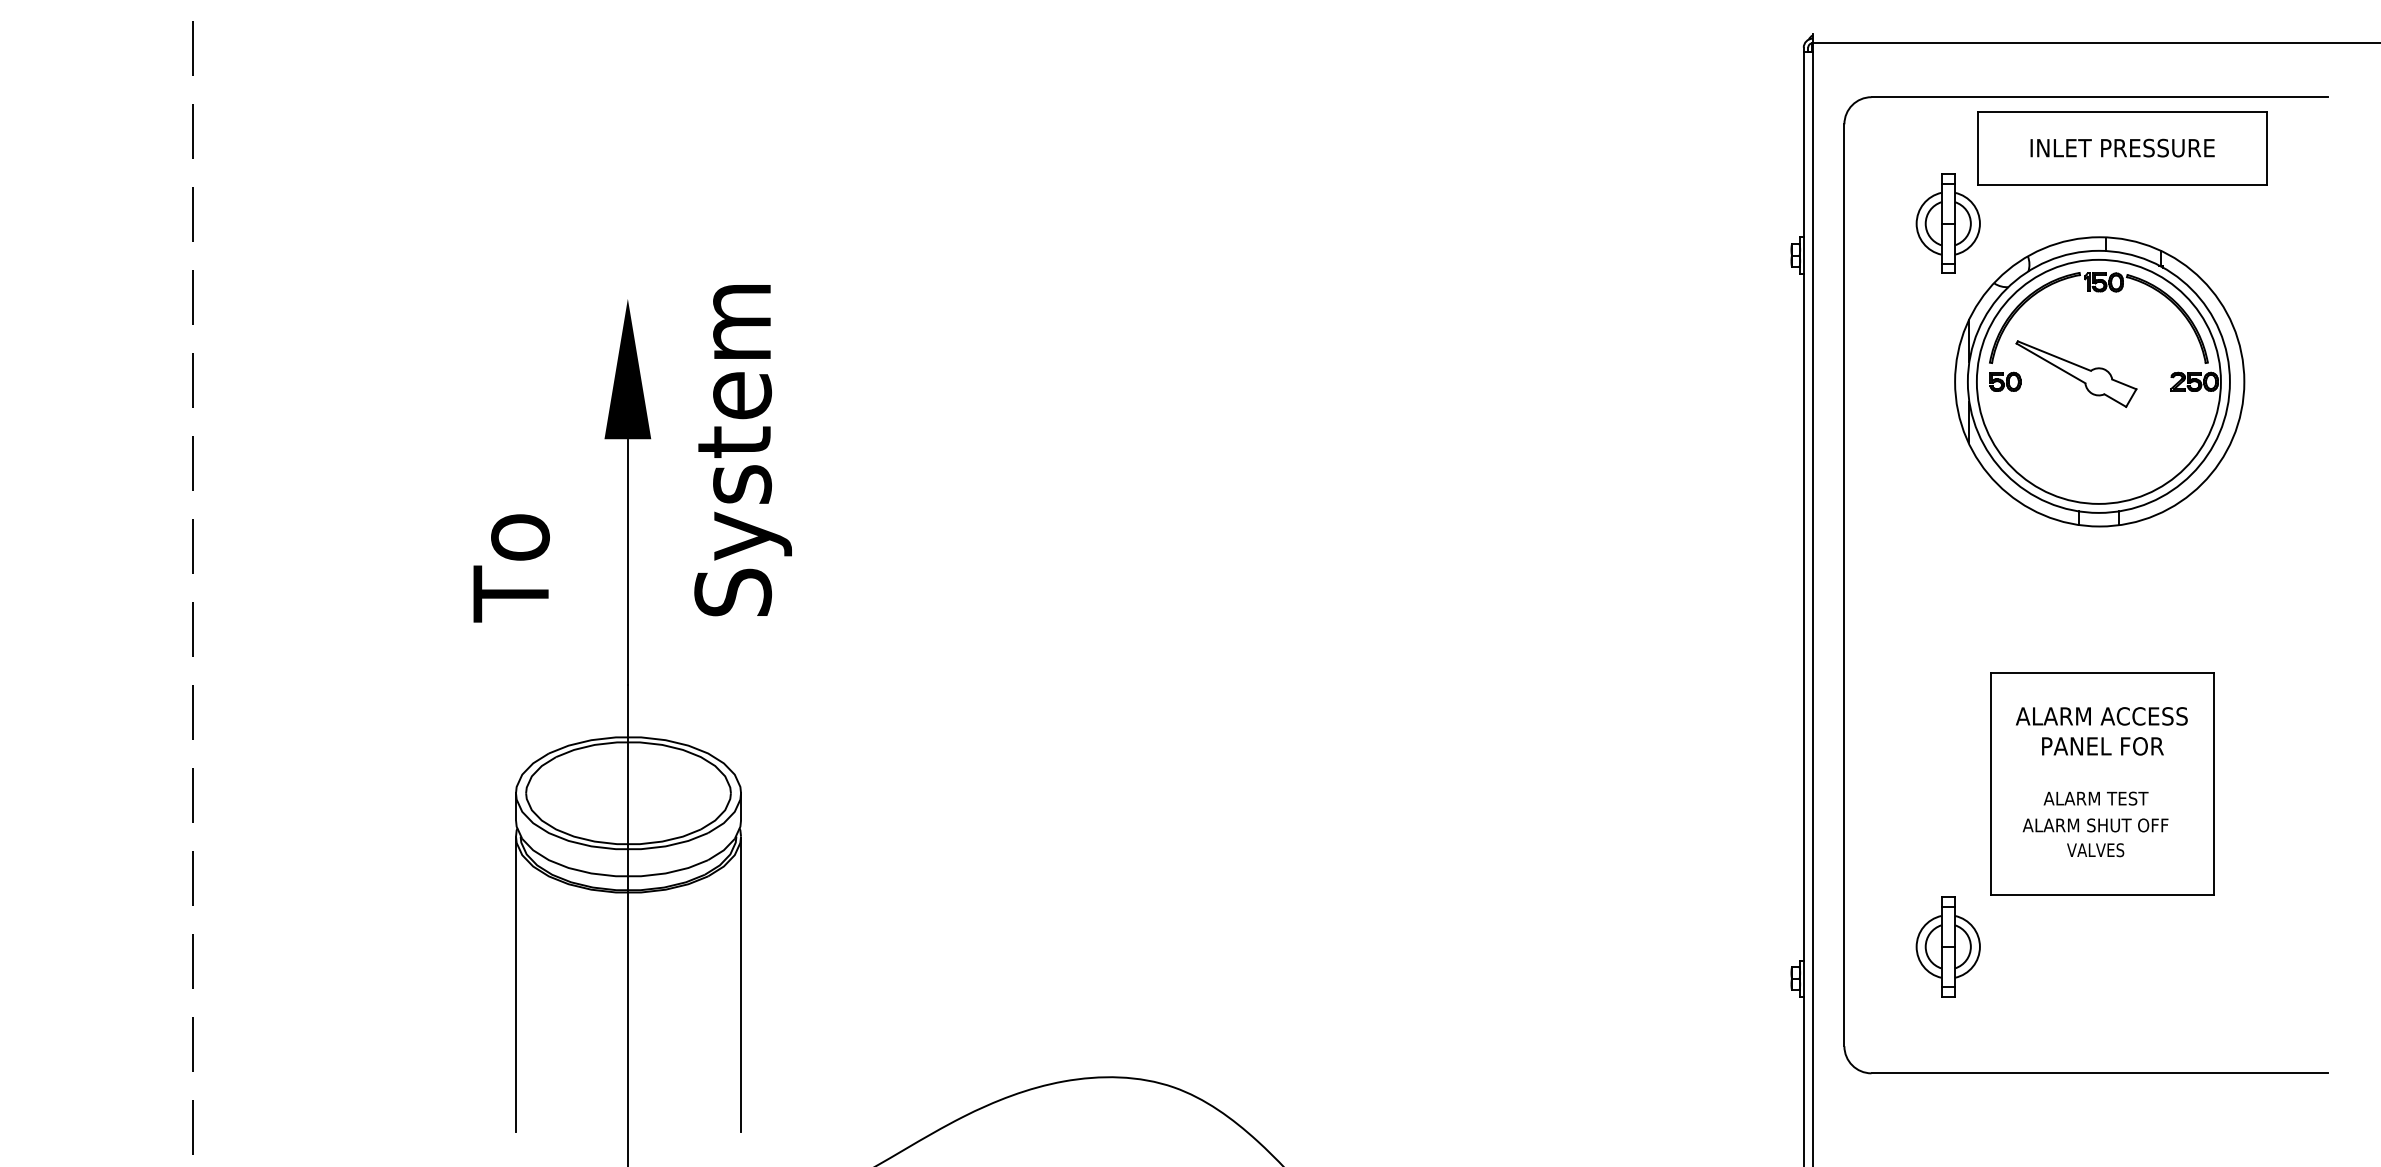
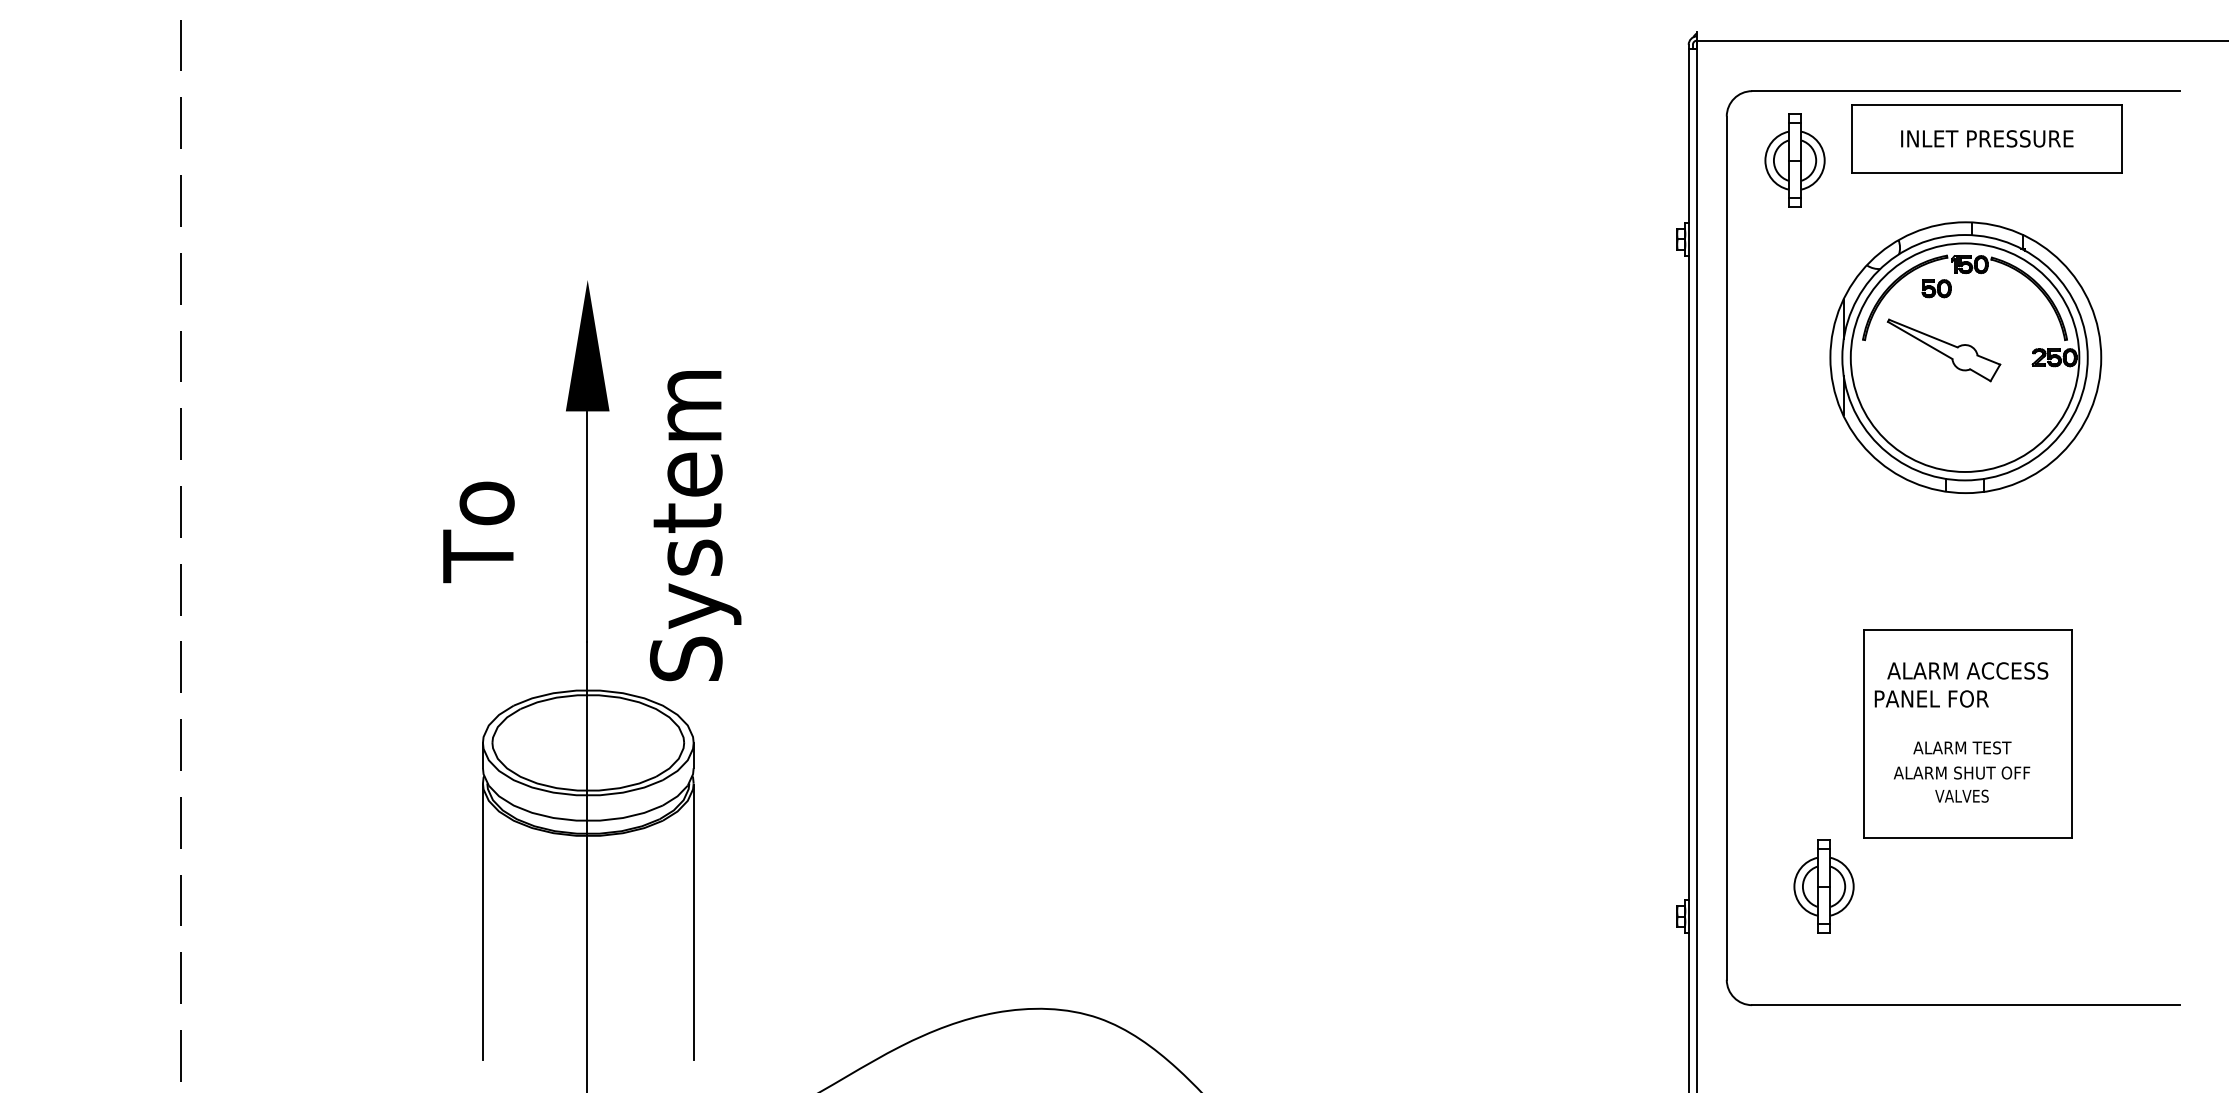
part: (1947, 223) -> (1794, 160), moved
part: (2005, 381) -> (1936, 288), moved
text: (743, 451) -> (695, 526), moved
text: (2102, 745) -> (1931, 698), moved

